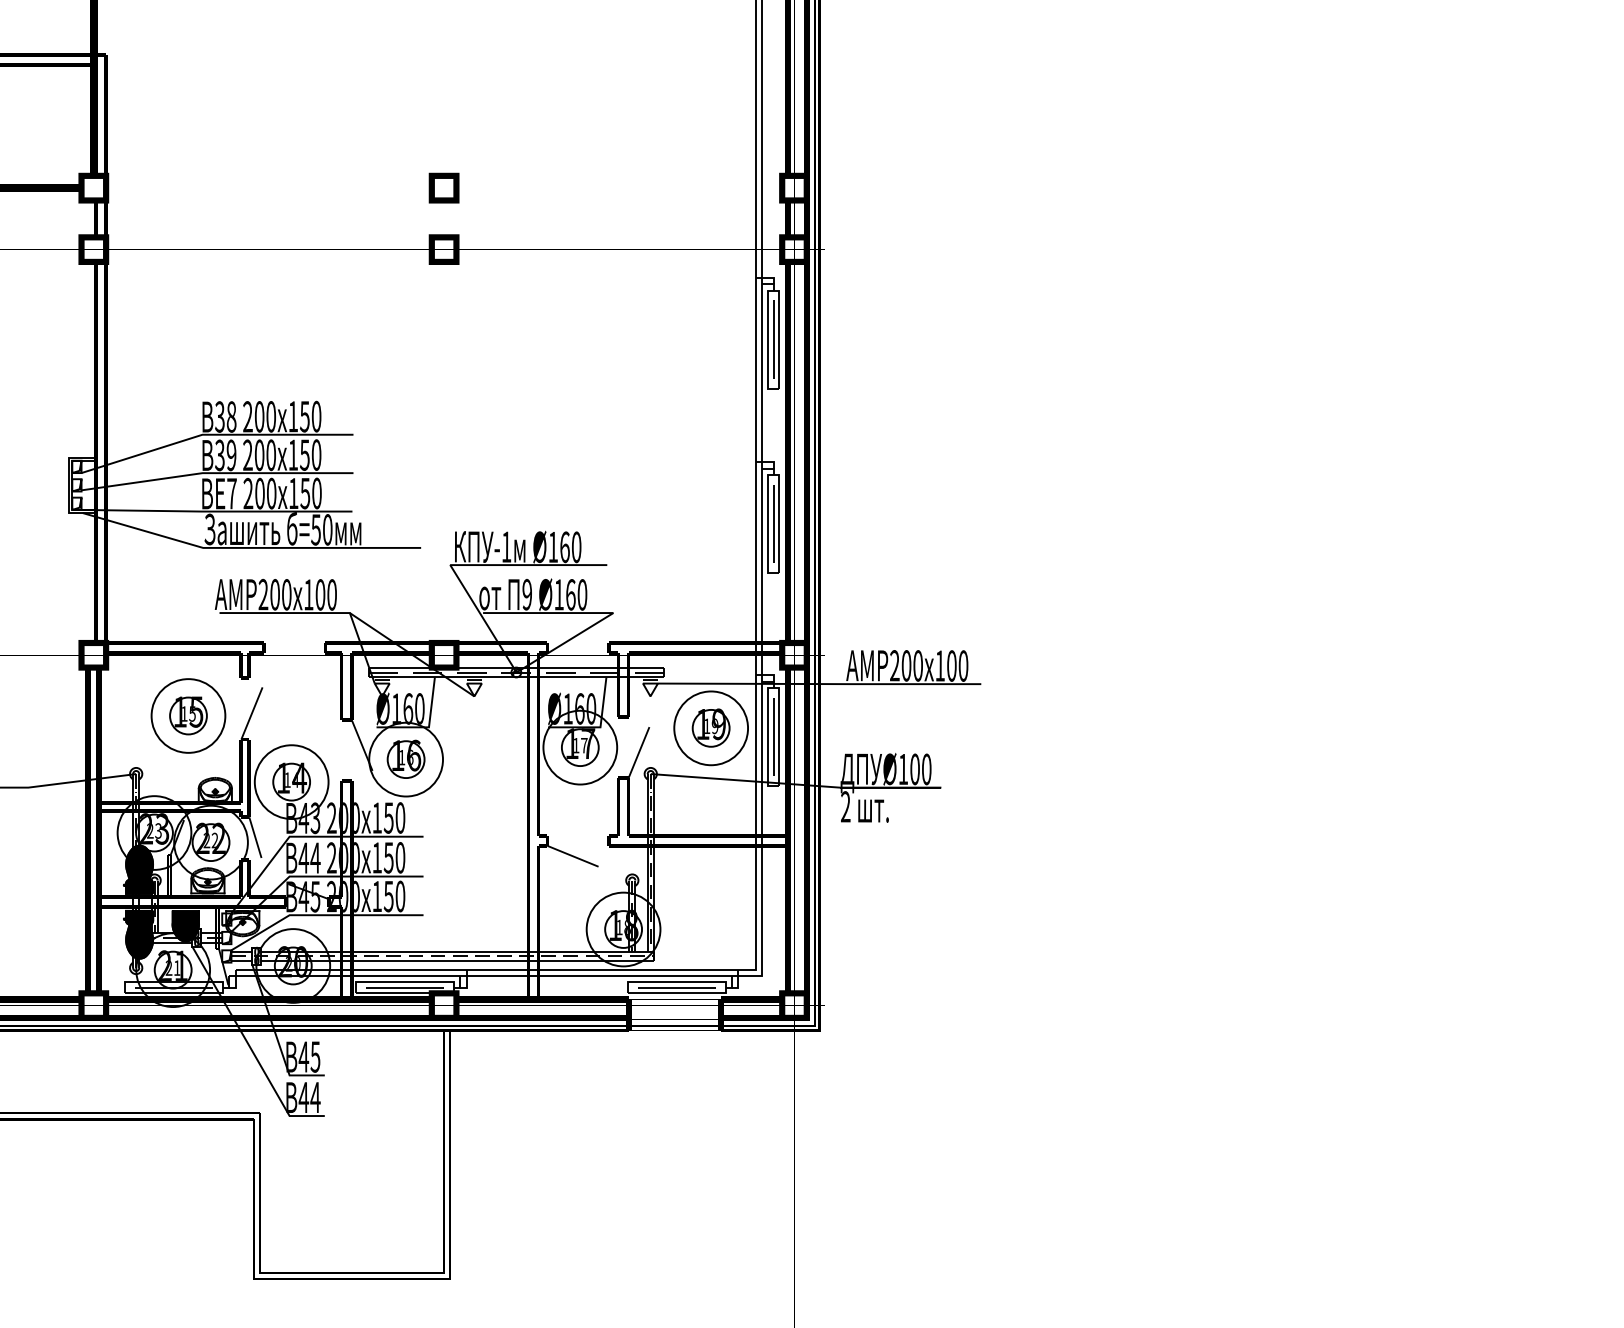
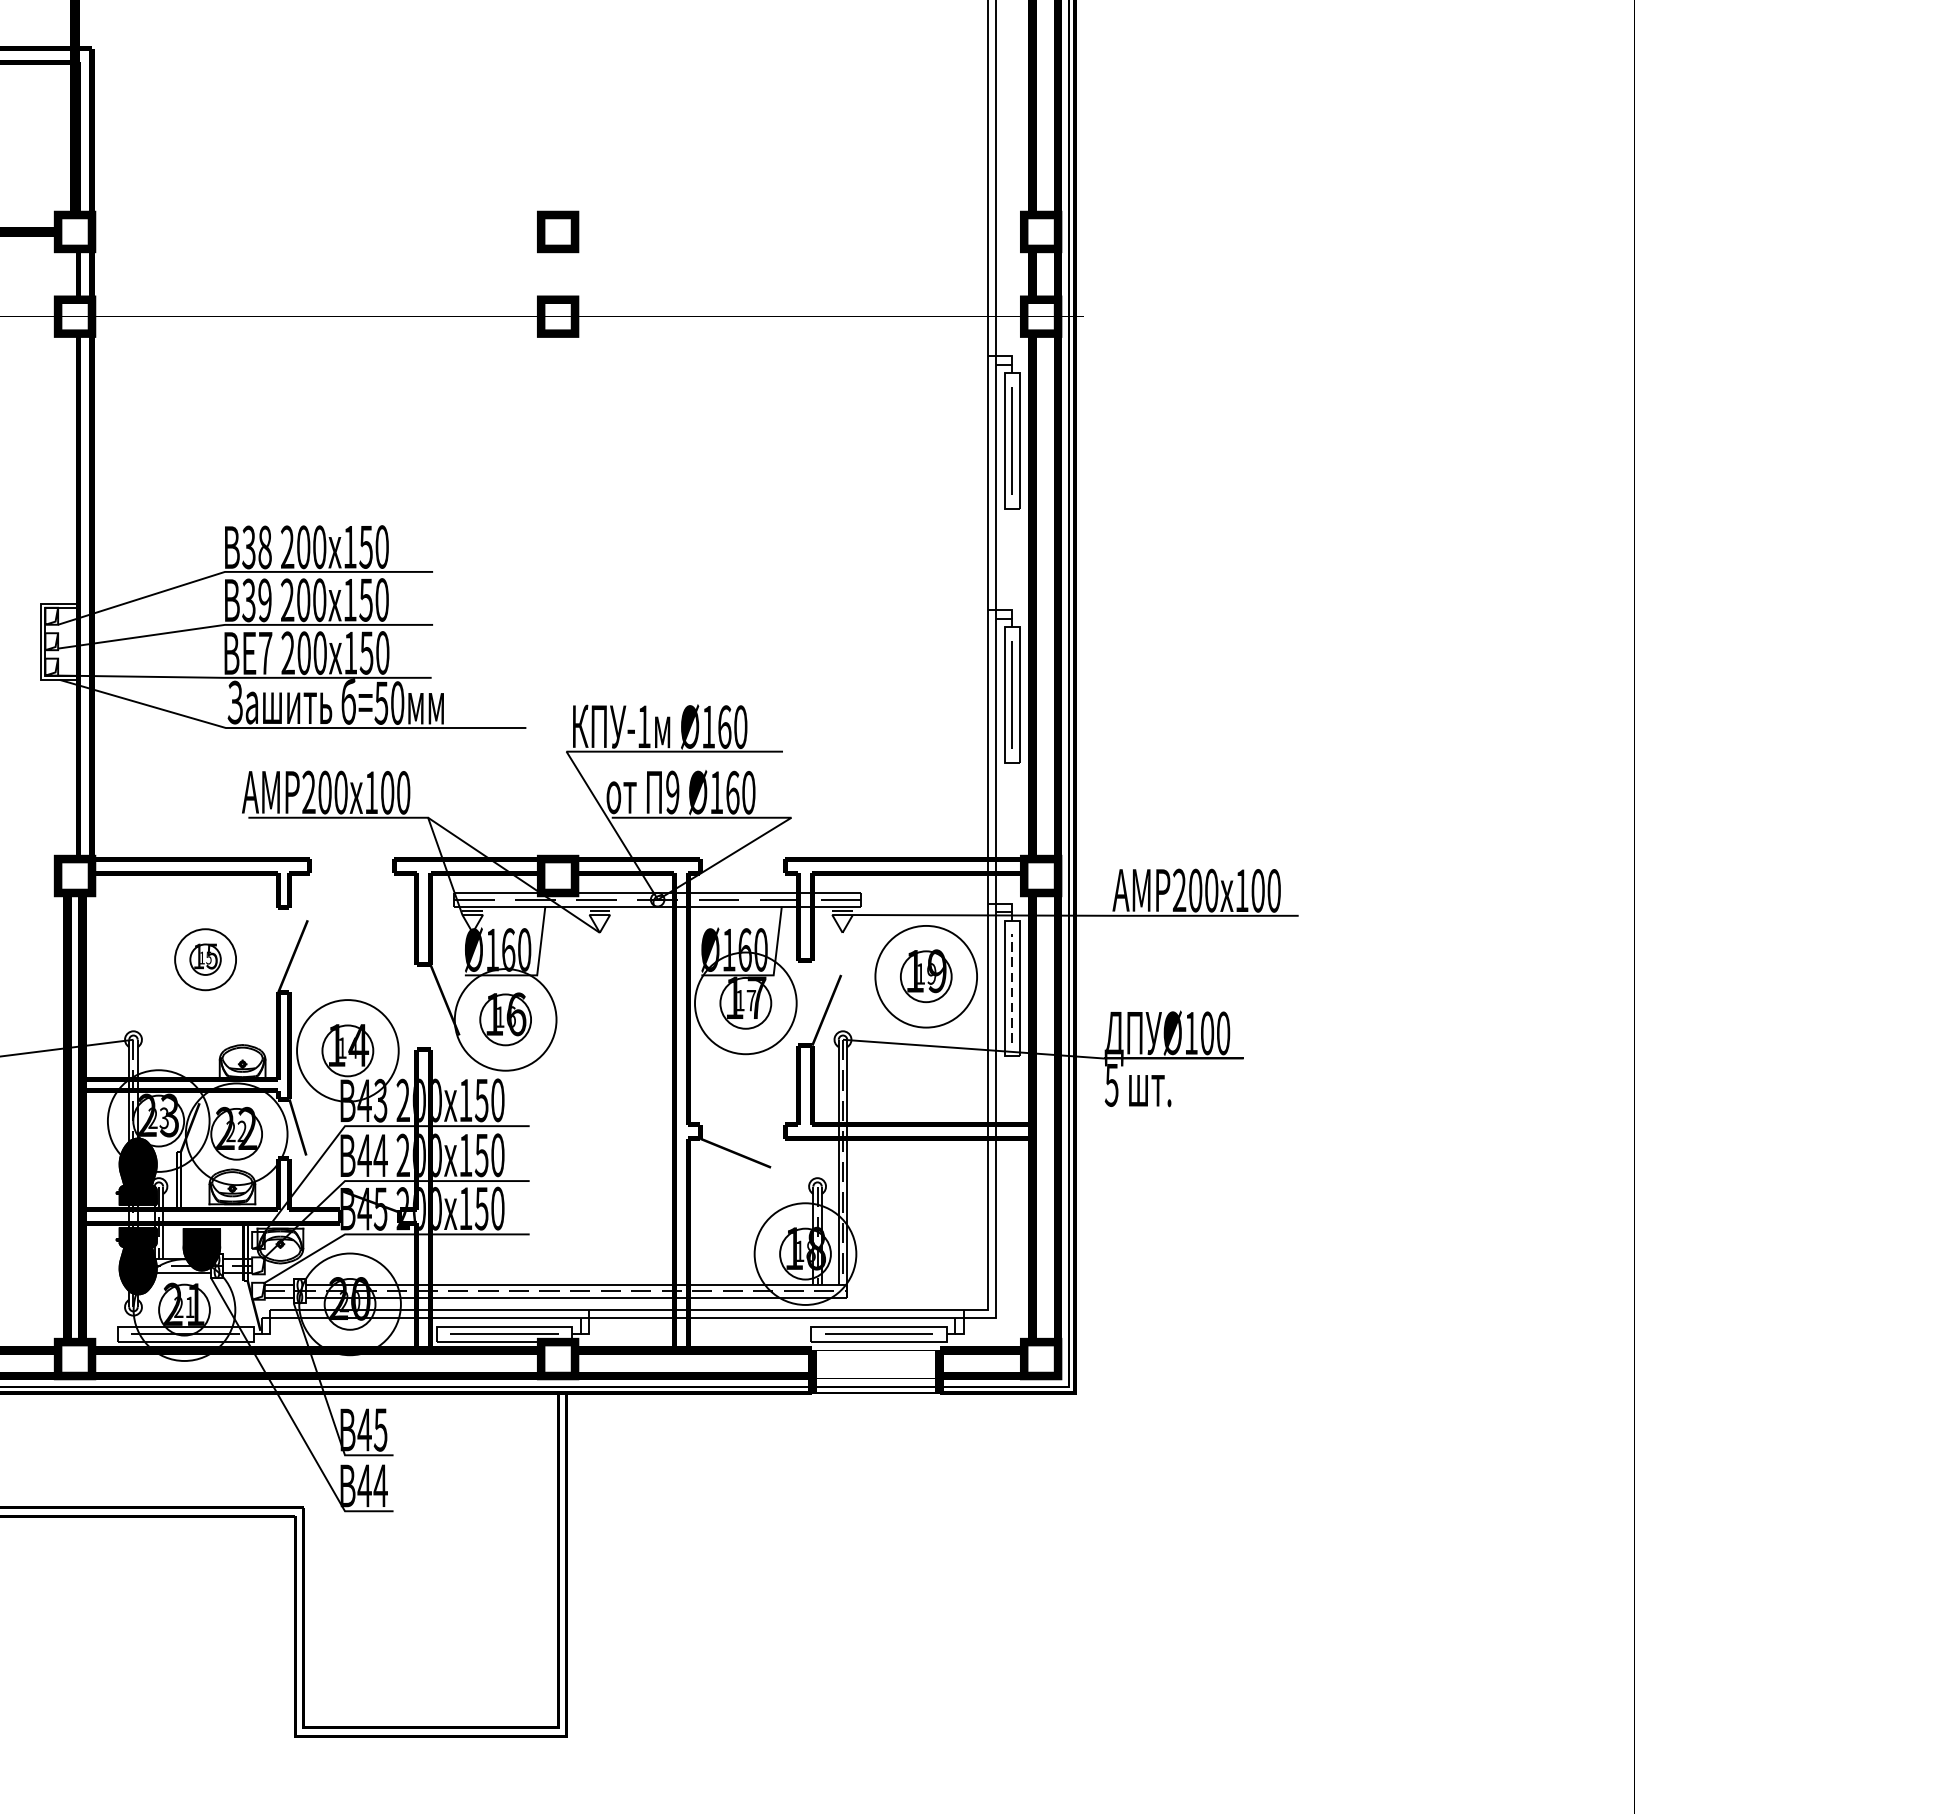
part: (188, 715) -> (205, 959), size x0.6
line: (773, 736) -> (1012, 987), solid -> dashed
text: (845, 806) -> (1111, 1084), 2 -> 5

